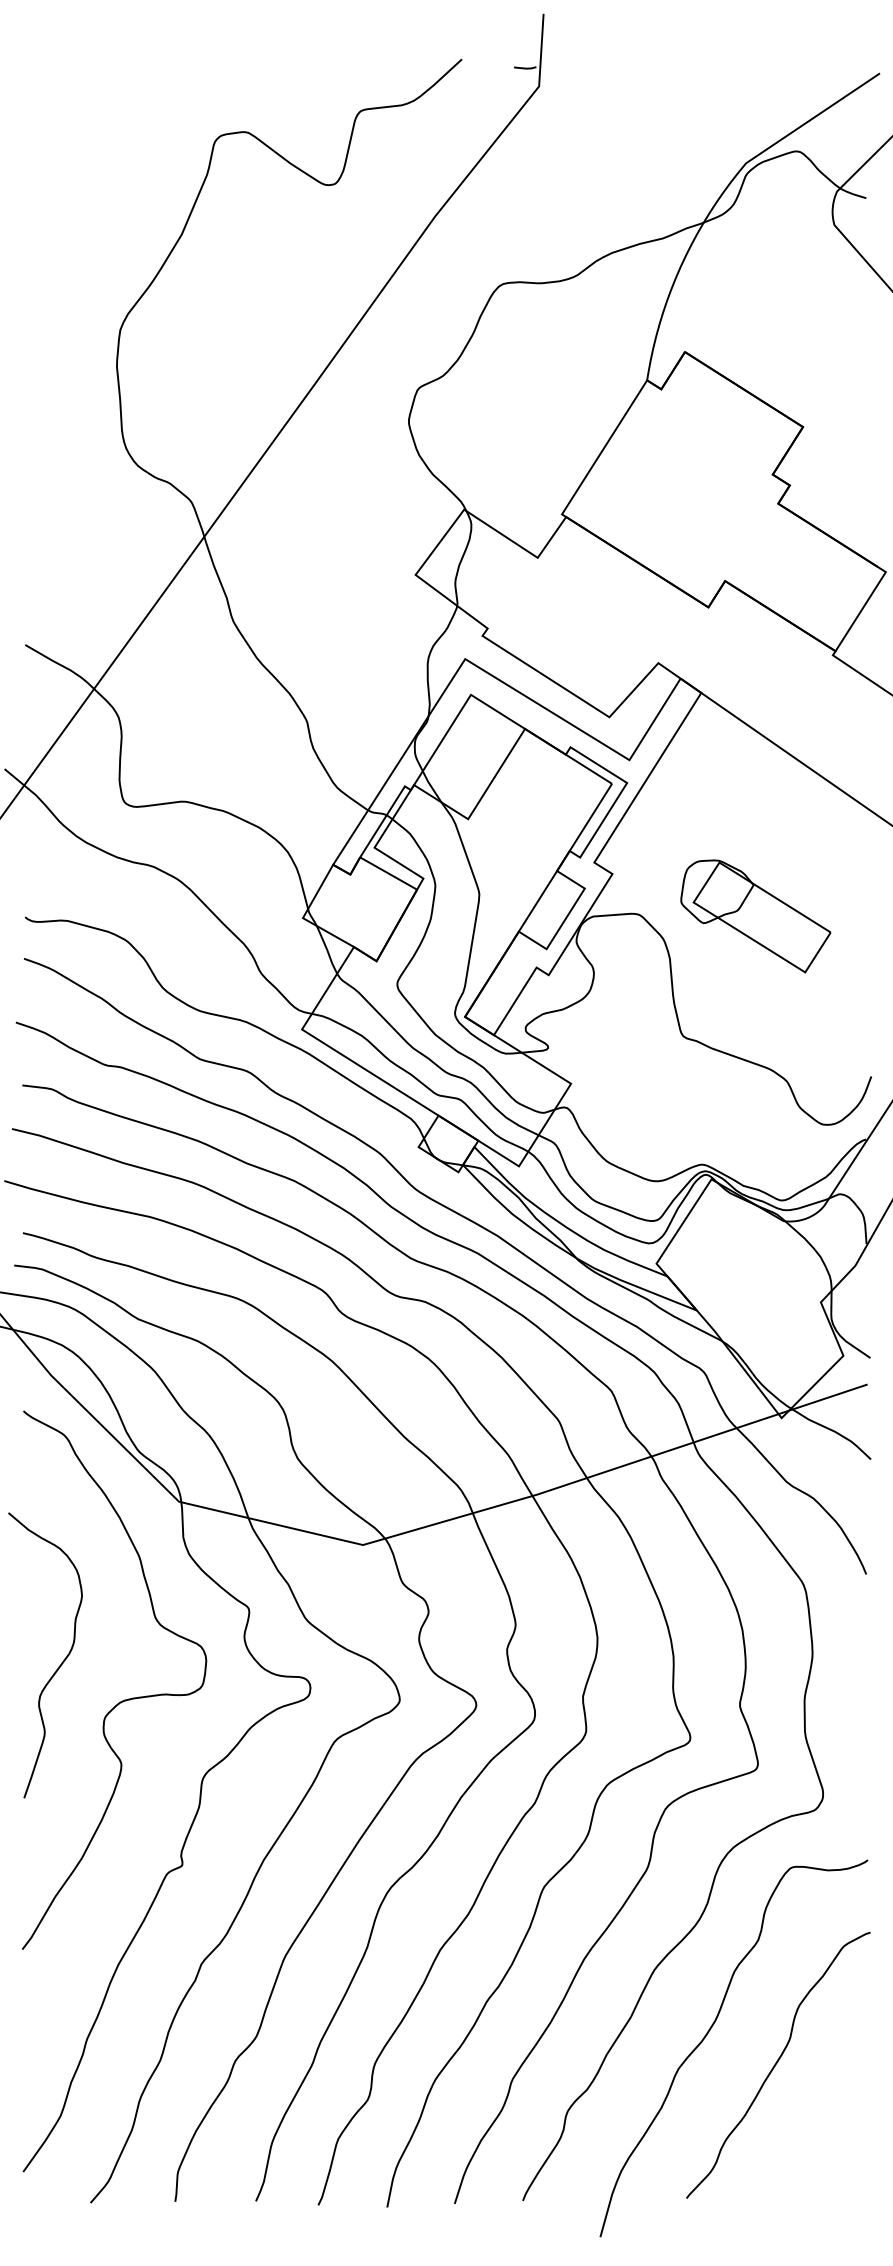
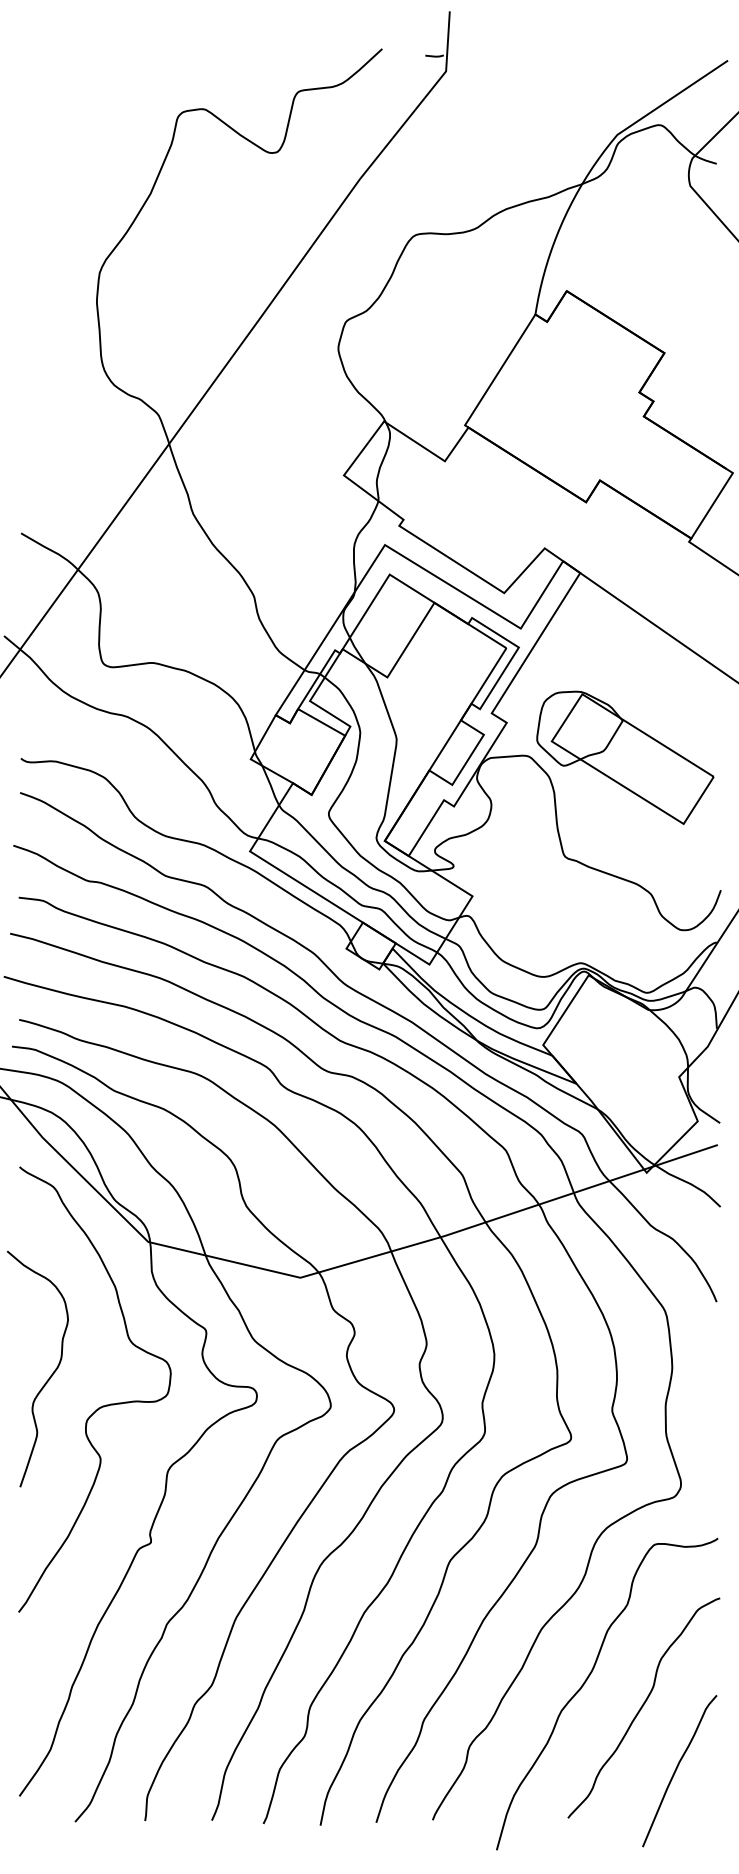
part: (755, 916) -> (625, 757), size x1.43
curve: (818, 2139) -> (677, 1769), added

